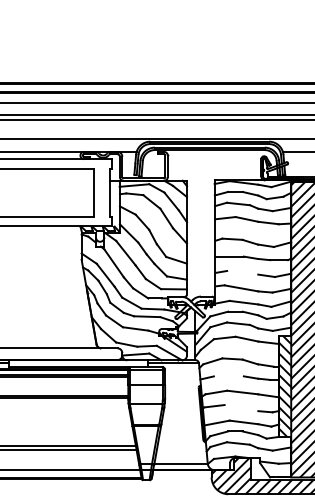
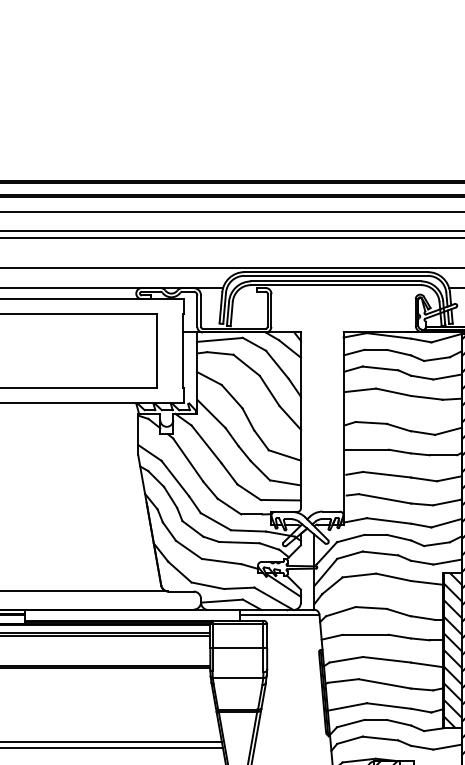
line: (242, 272) -> (386, 474), added
line: (228, 376) -> (365, 635), added
line: (241, 408) -> (385, 684), added

